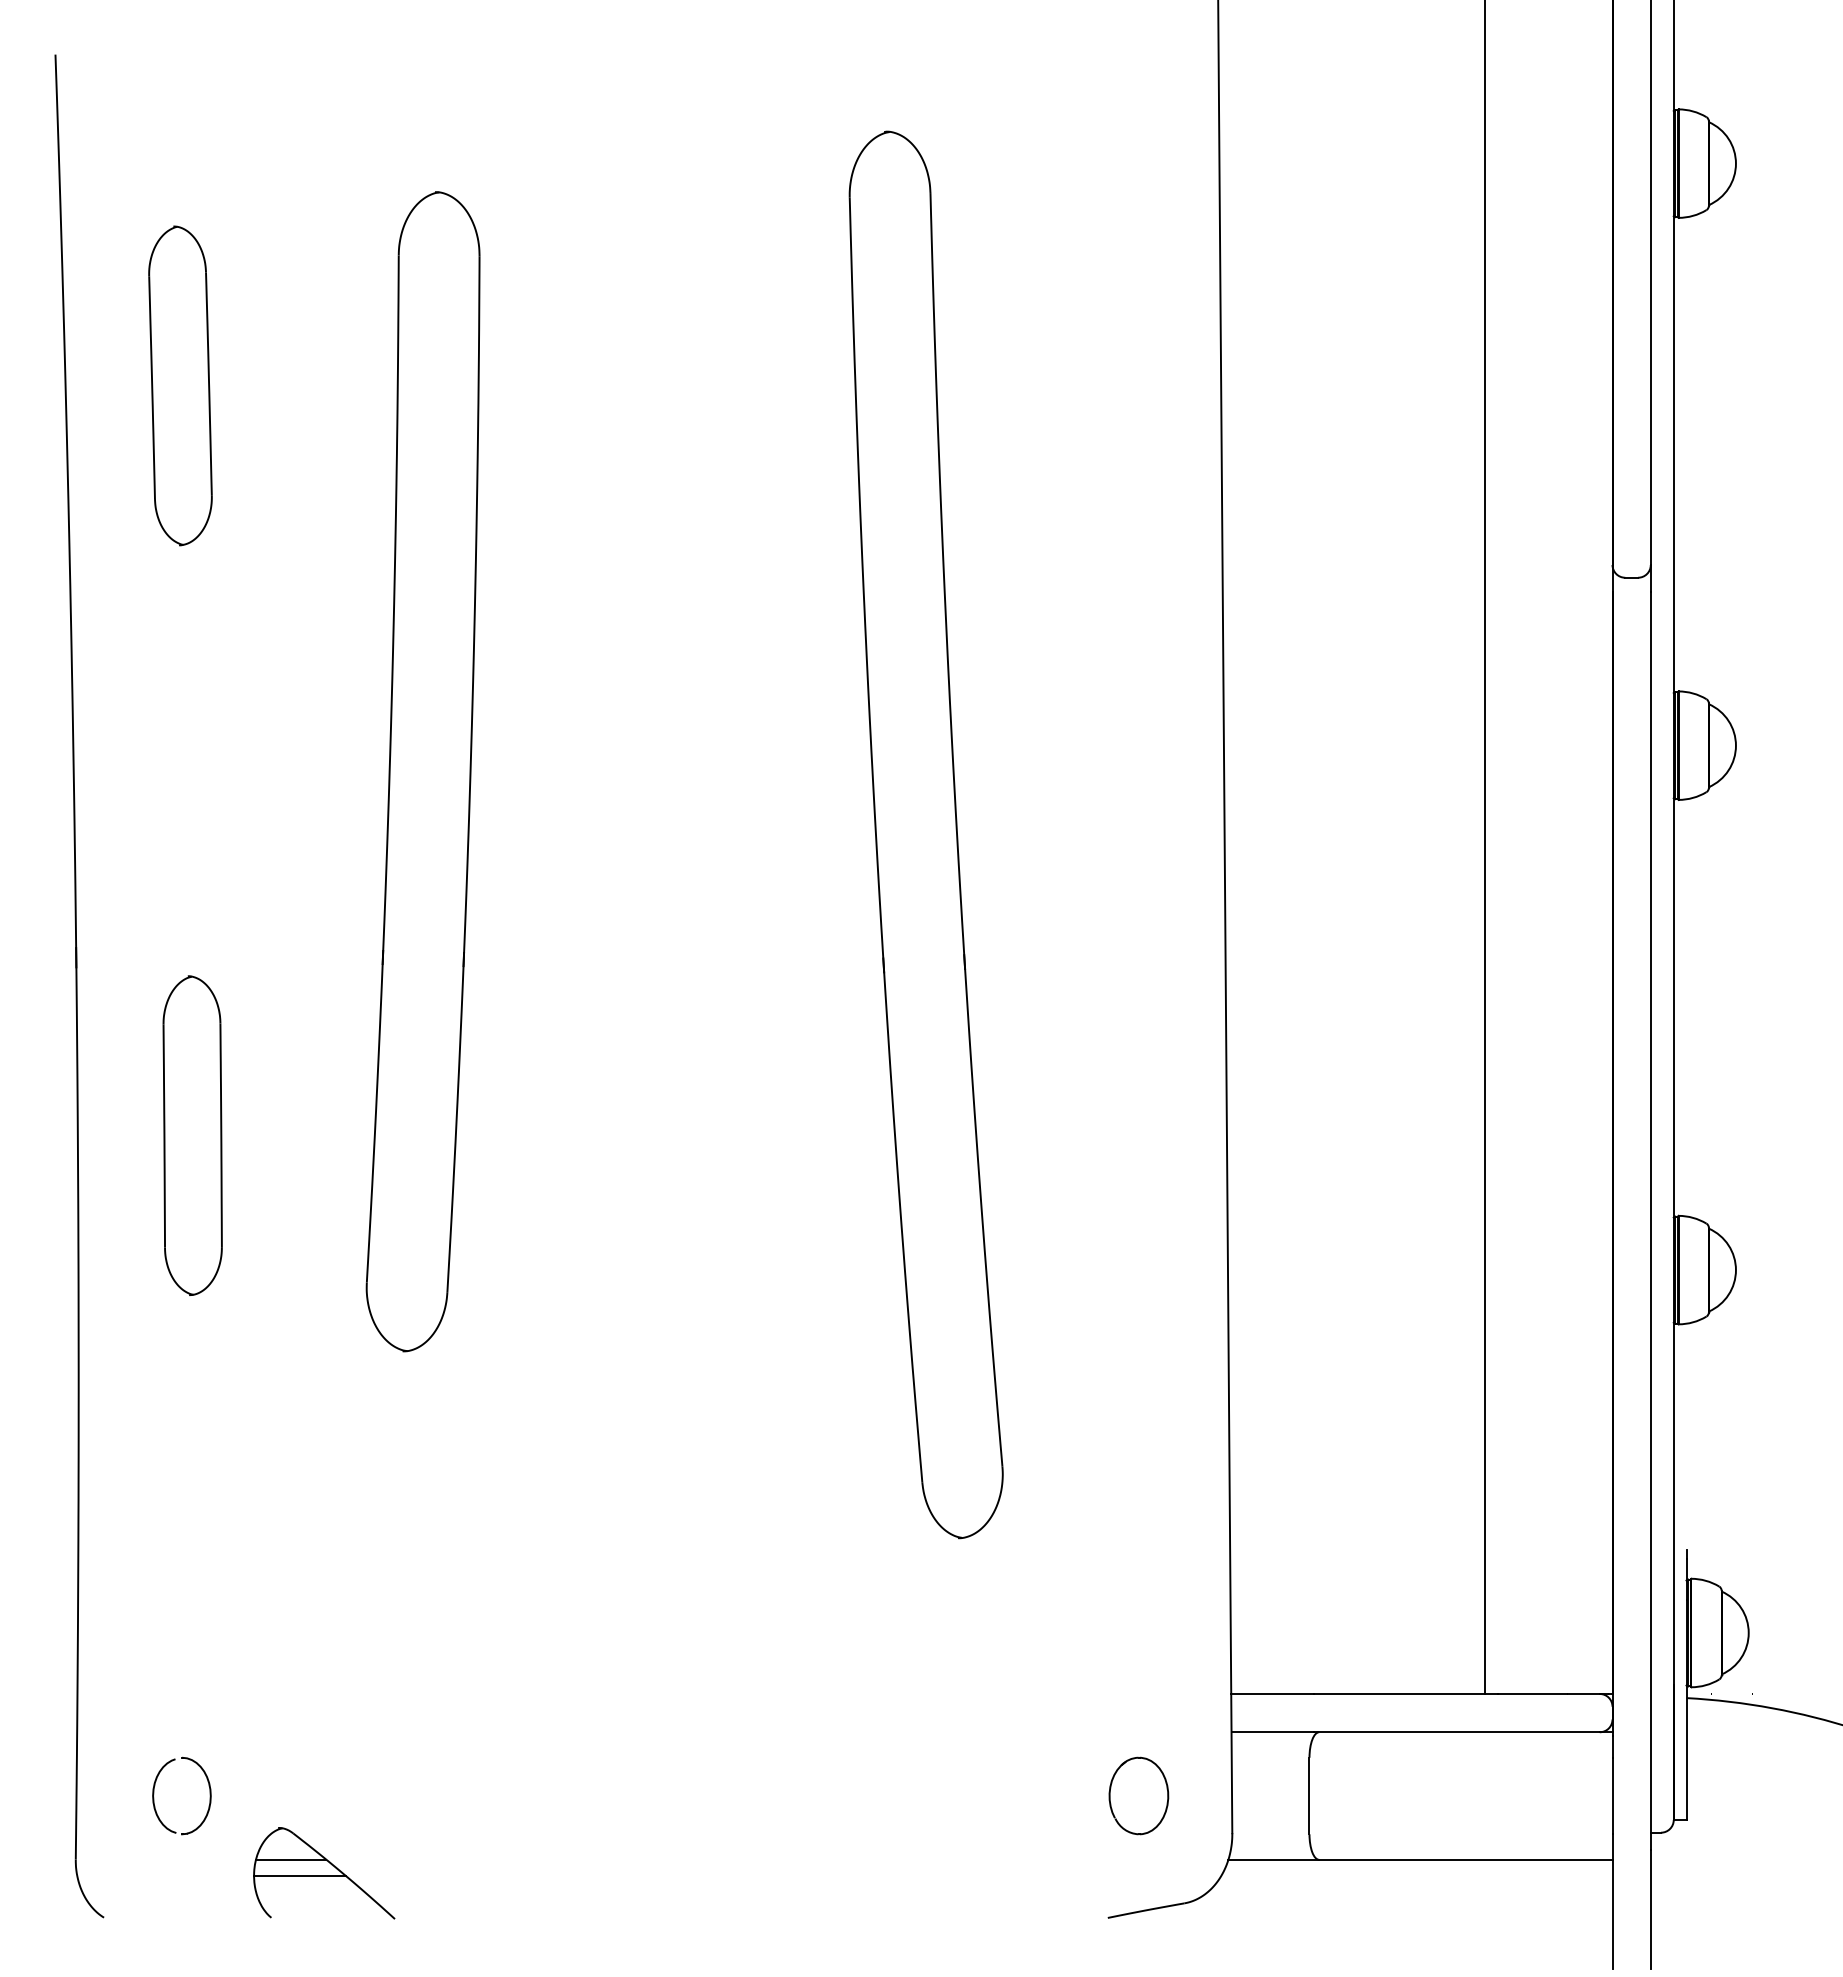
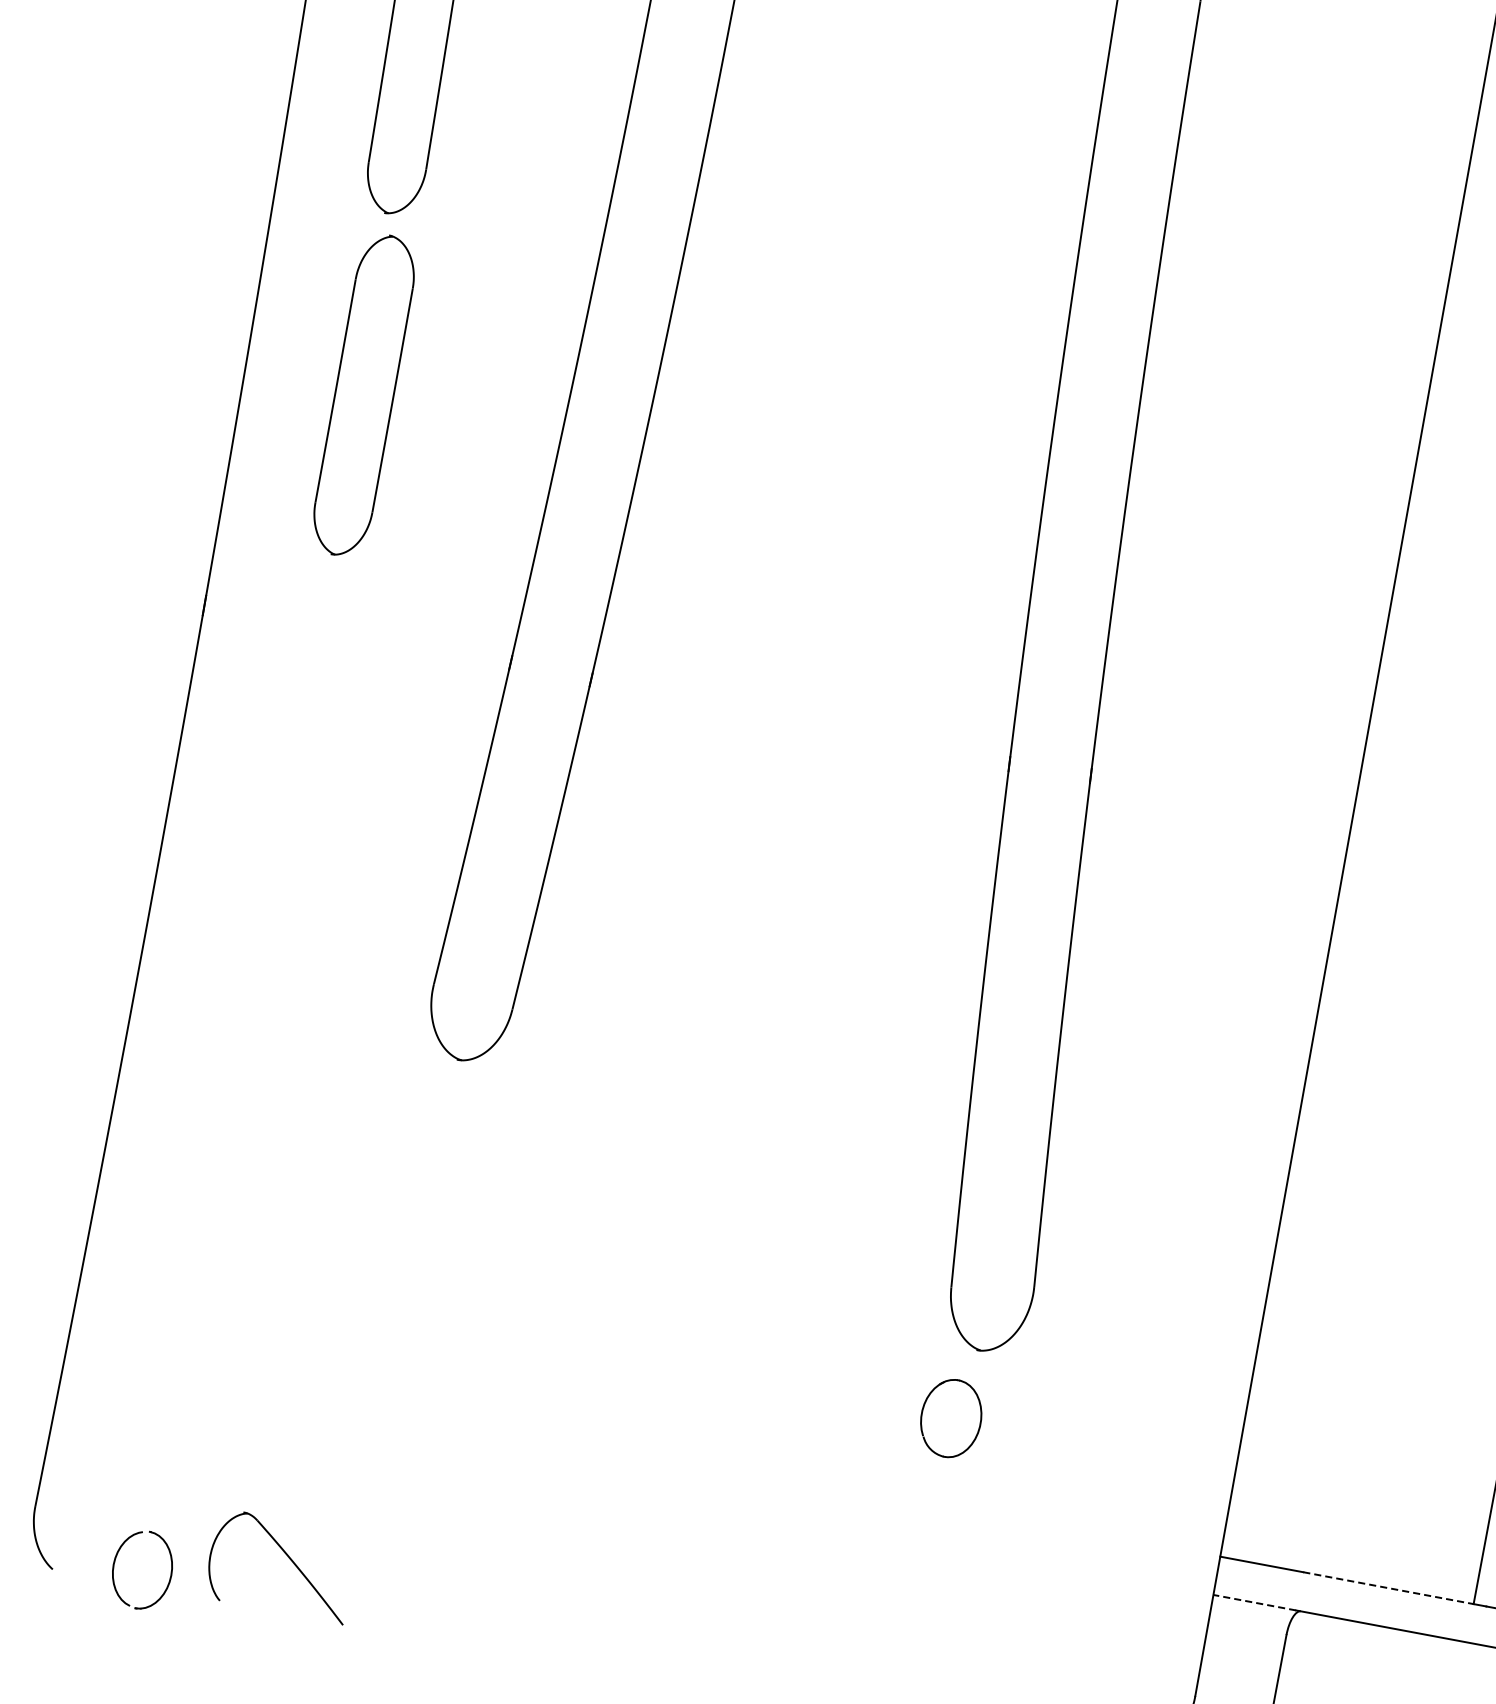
part: (192, 1135) -> (363, 395), moved
line: (1400, 1693) -> (1389, 1587), solid -> dashed
line: (1272, 1732) -> (1254, 1602), solid -> dashed
part: (154, 1794) -> (115, 1563), moved
part: (1138, 1795) -> (950, 1417), moved
line: (291, 1859) -> (250, 1546), removed
line: (299, 1875) -> (255, 1563), removed

